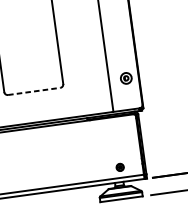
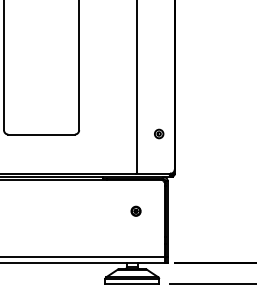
part: (126, 77) -> (159, 133), size x0.62
line: (34, 91) -> (42, 134), dashed -> solid
part: (119, 166) -> (135, 210), moved

